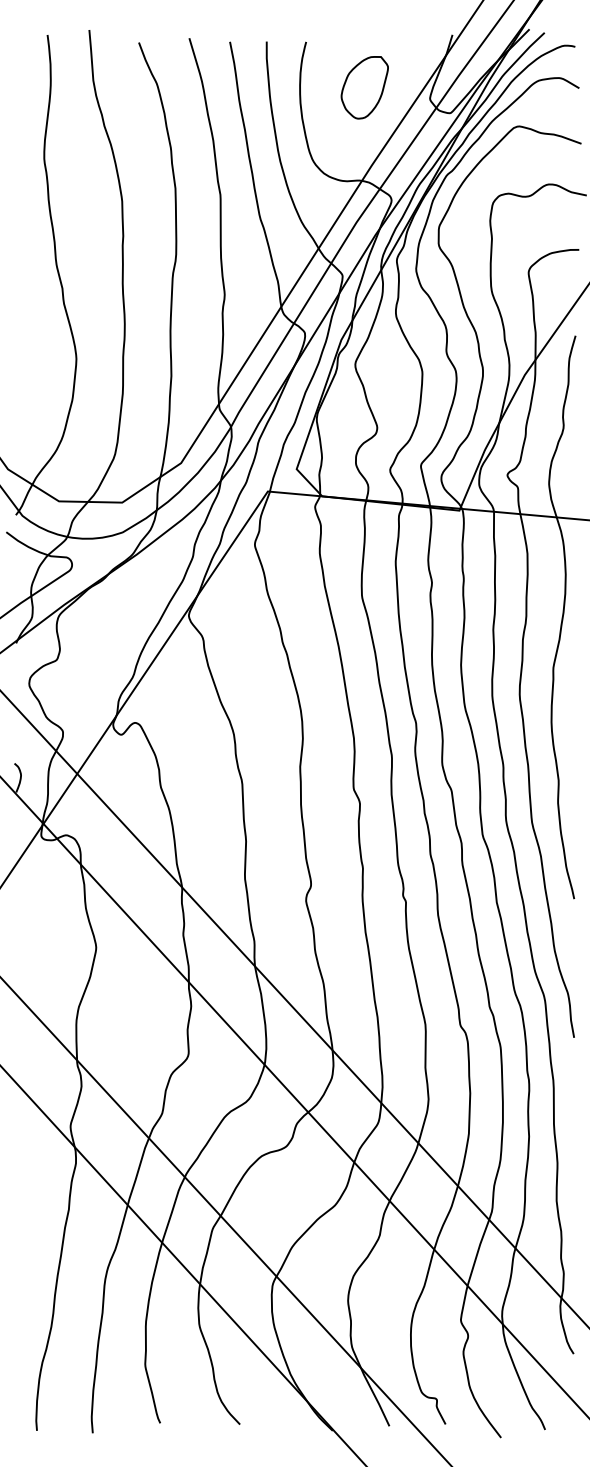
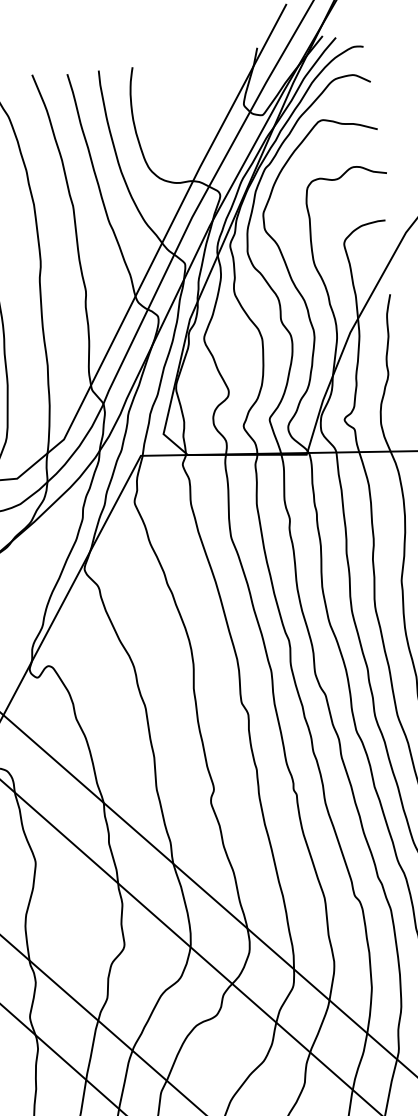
part: (364, 87) -> (186, 100), removed

